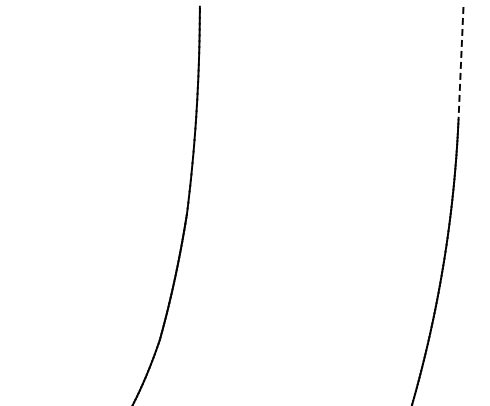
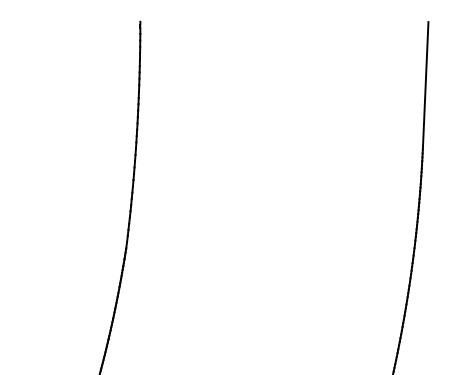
line: (460, 63) -> (425, 83), dashed -> solid

